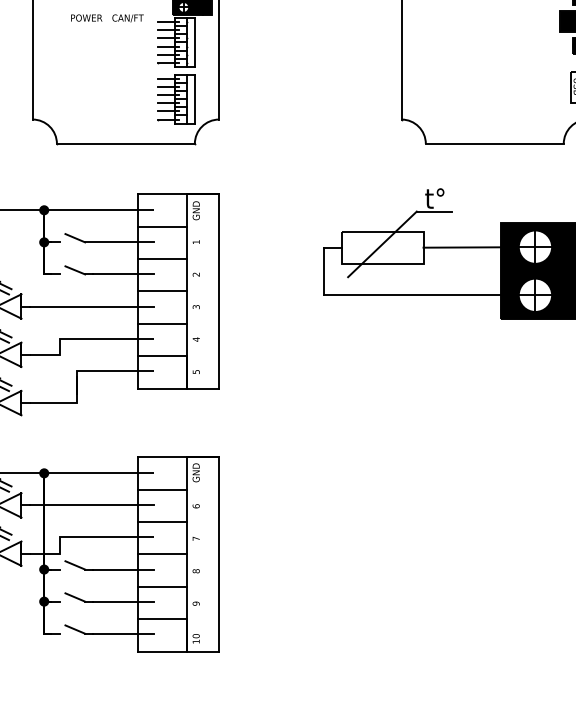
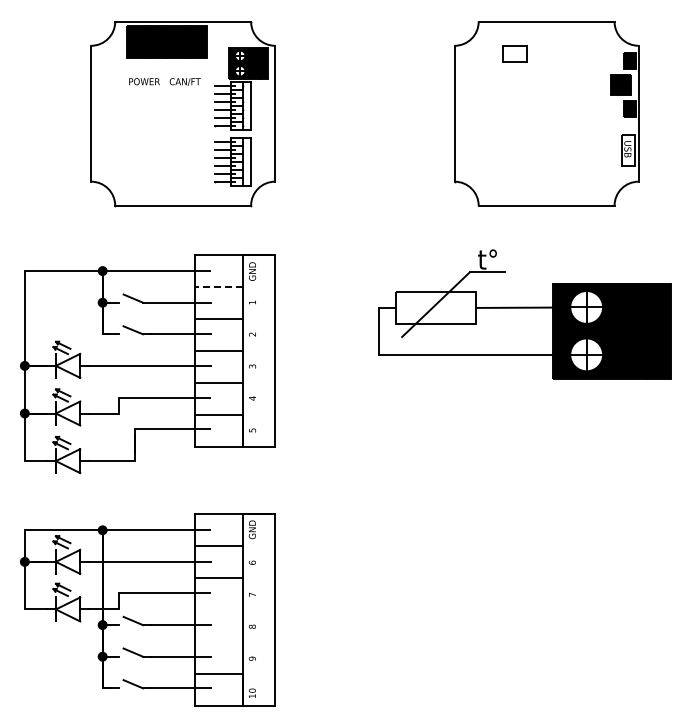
line: (162, 226) -> (219, 287), solid -> dashed
line: (162, 554) -> (219, 610), removed
line: (162, 587) -> (219, 642), removed

